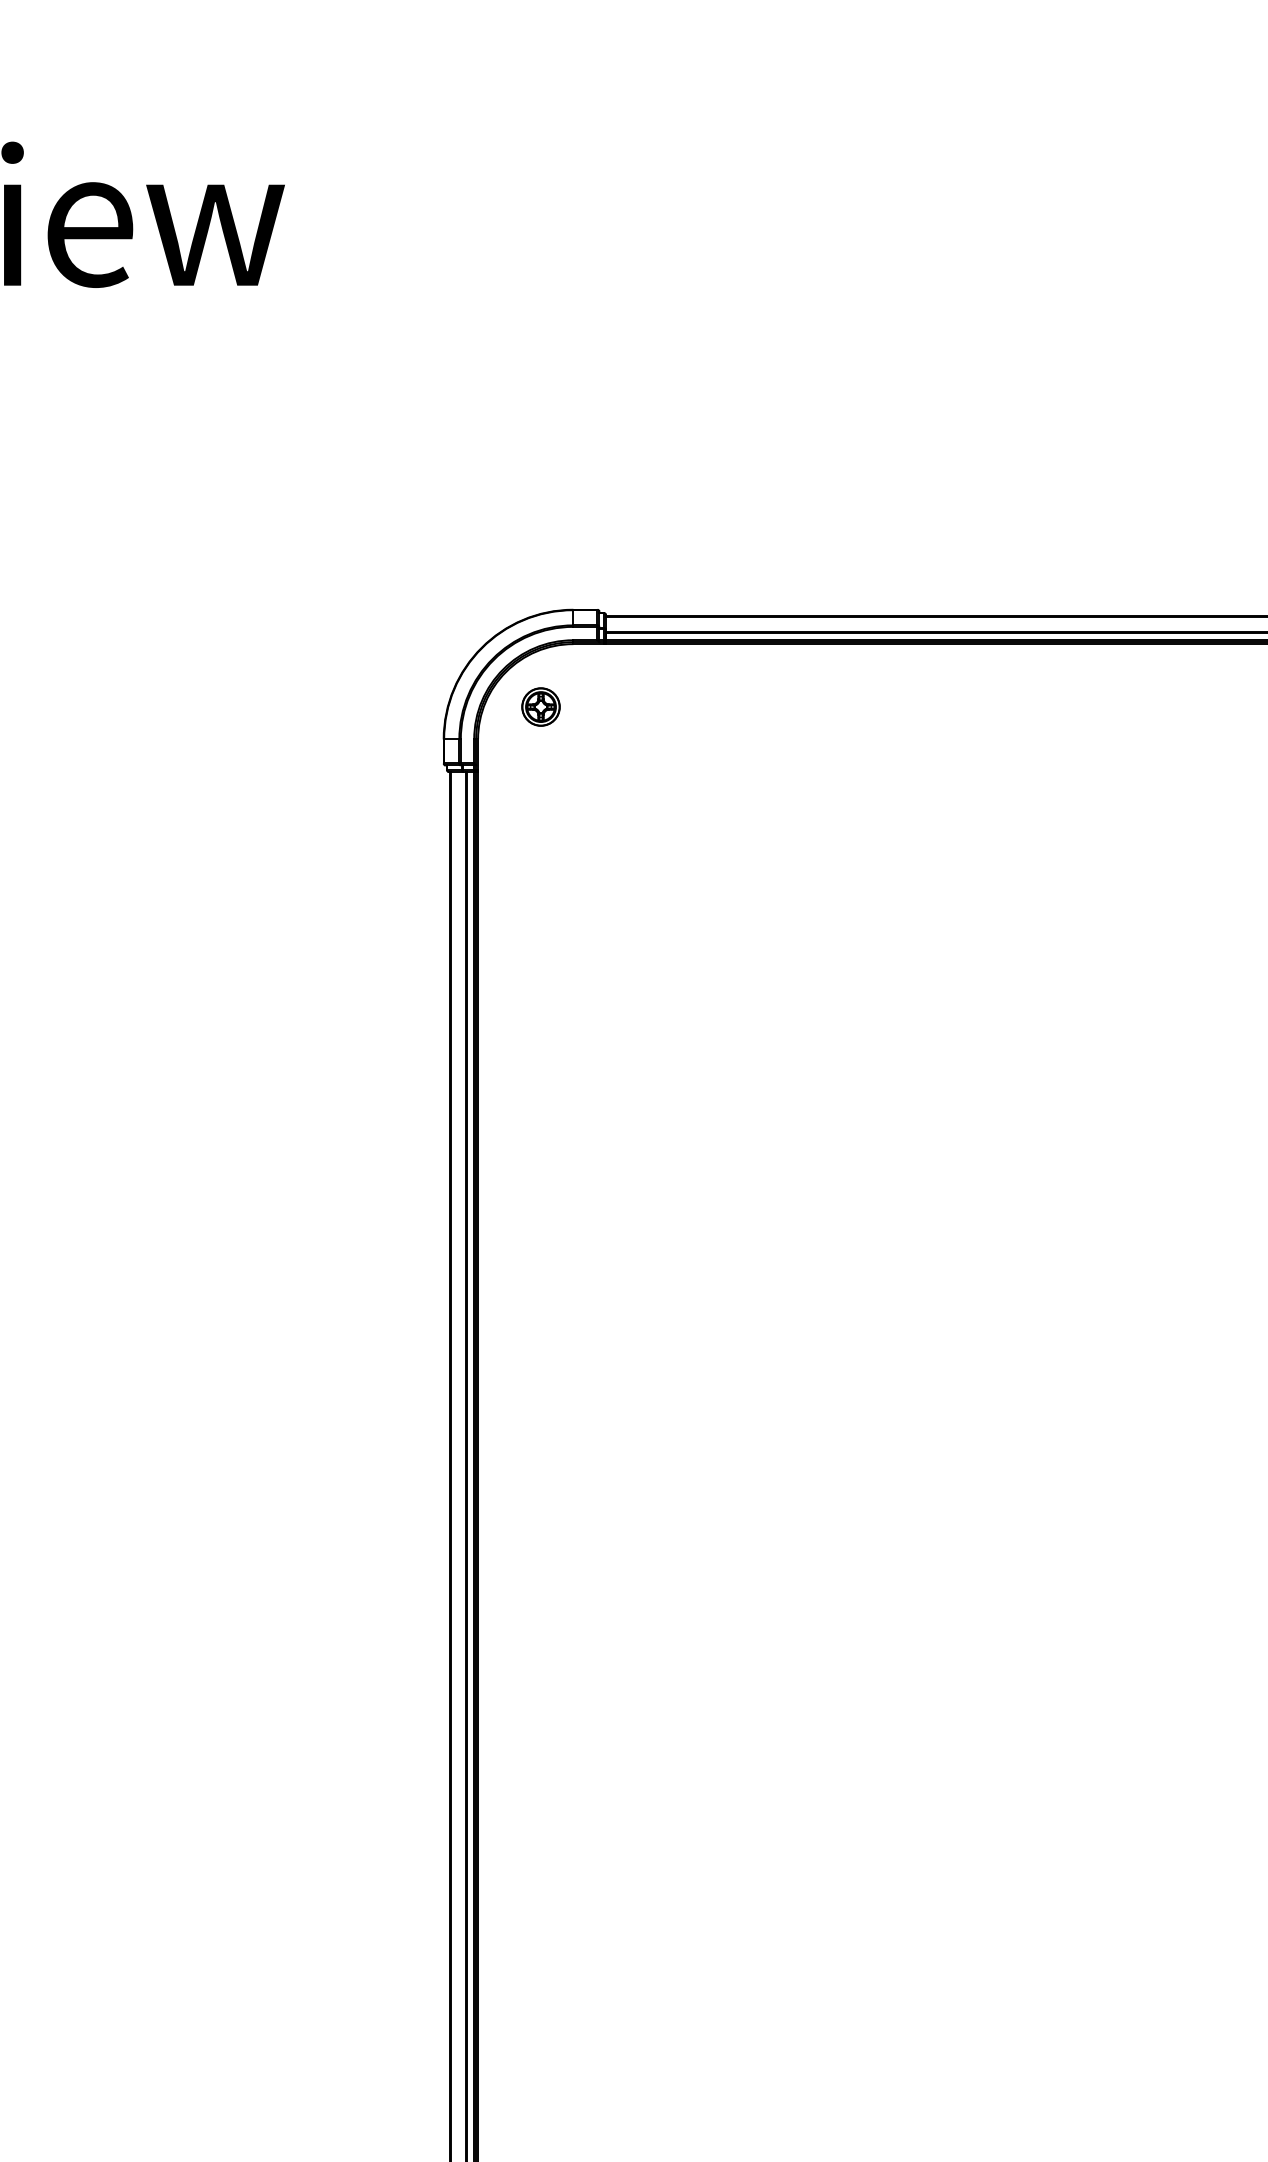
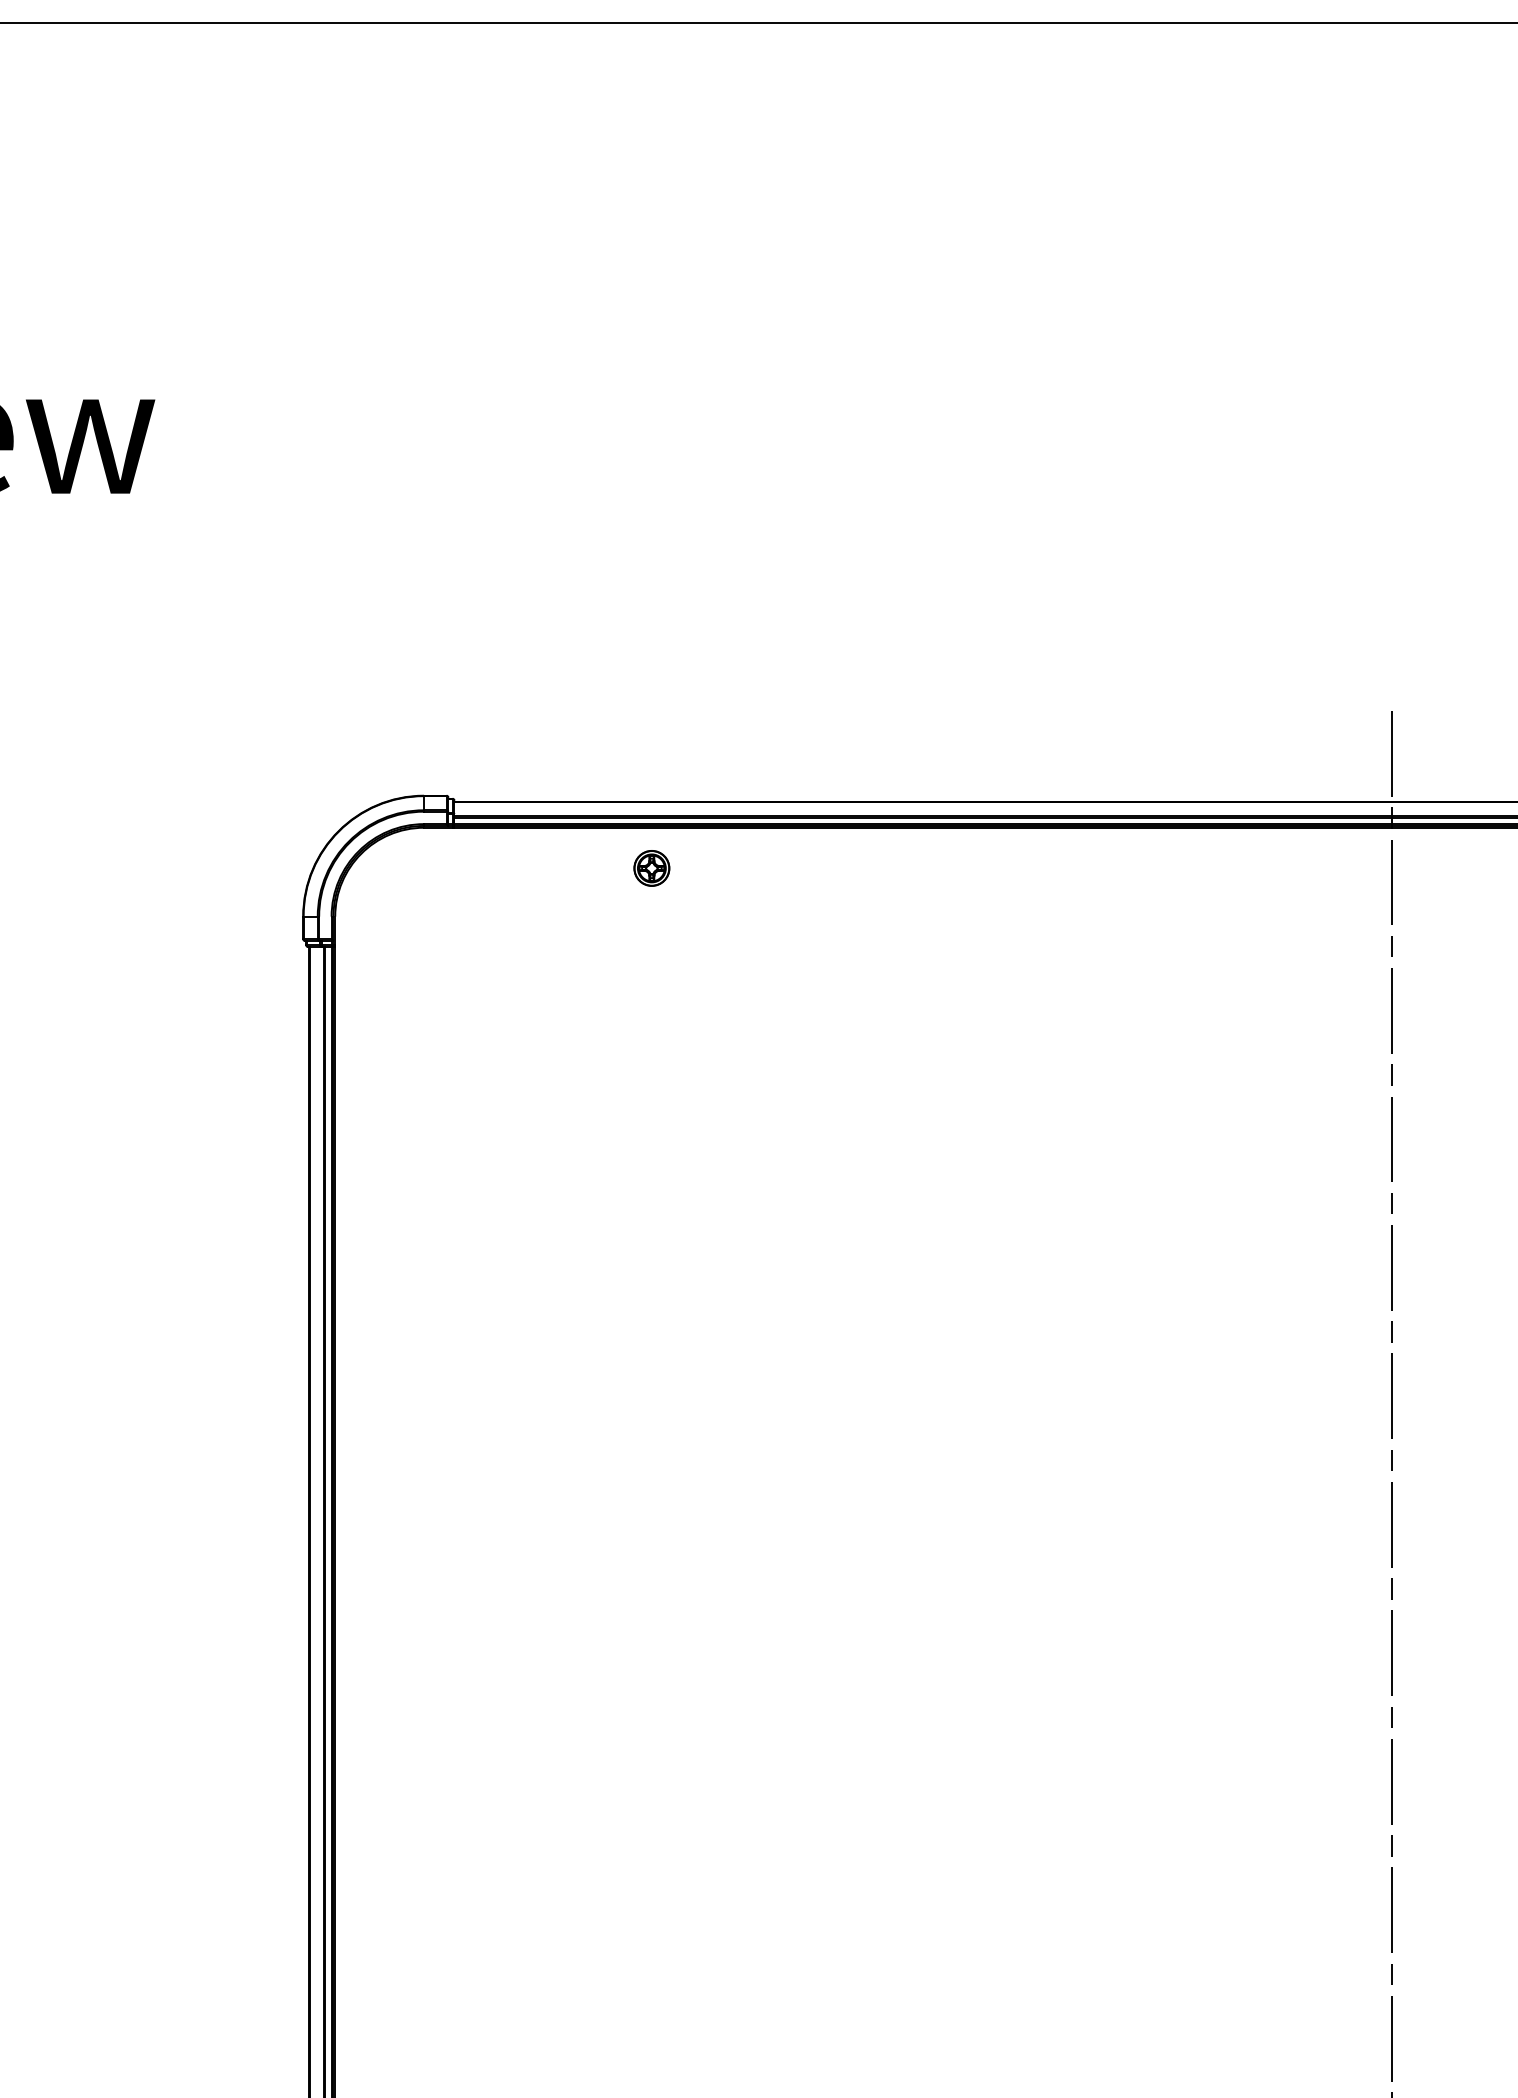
part: (540, 707) -> (651, 868), moved

